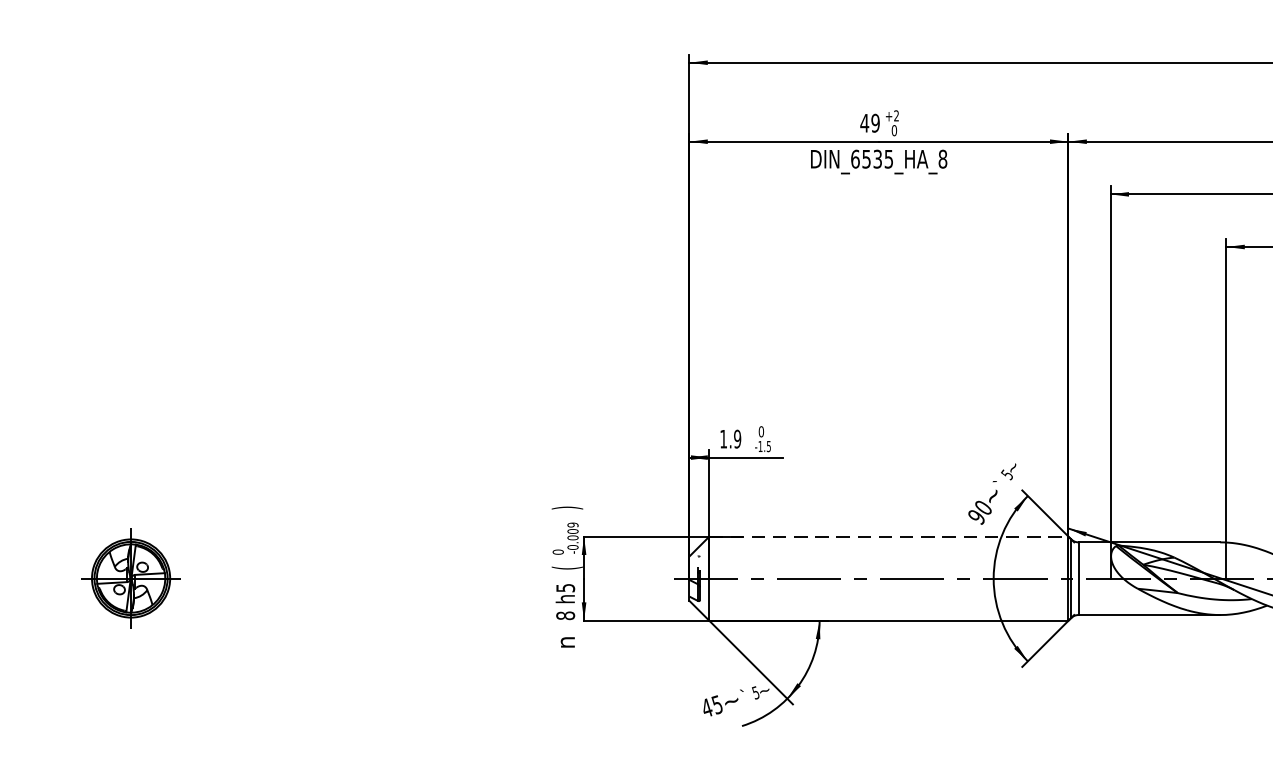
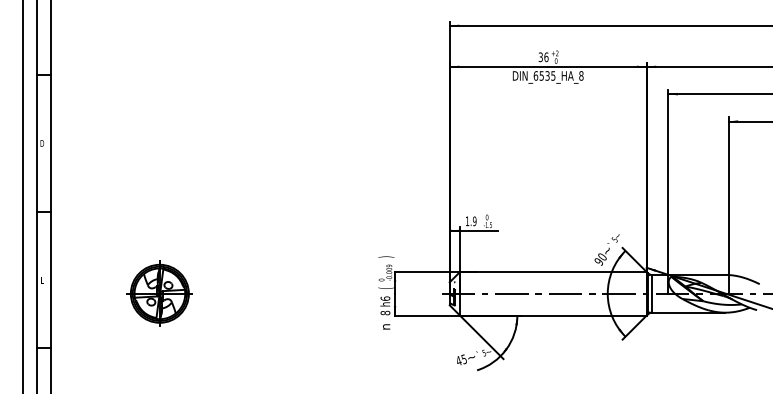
text: (869, 123) -> (543, 57), 49 -> 36
line: (889, 535) -> (553, 271), dashed -> solid
part: (130, 578) -> (159, 293), size x1.43
text: (565, 587) -> (385, 298), h5 -> h6

